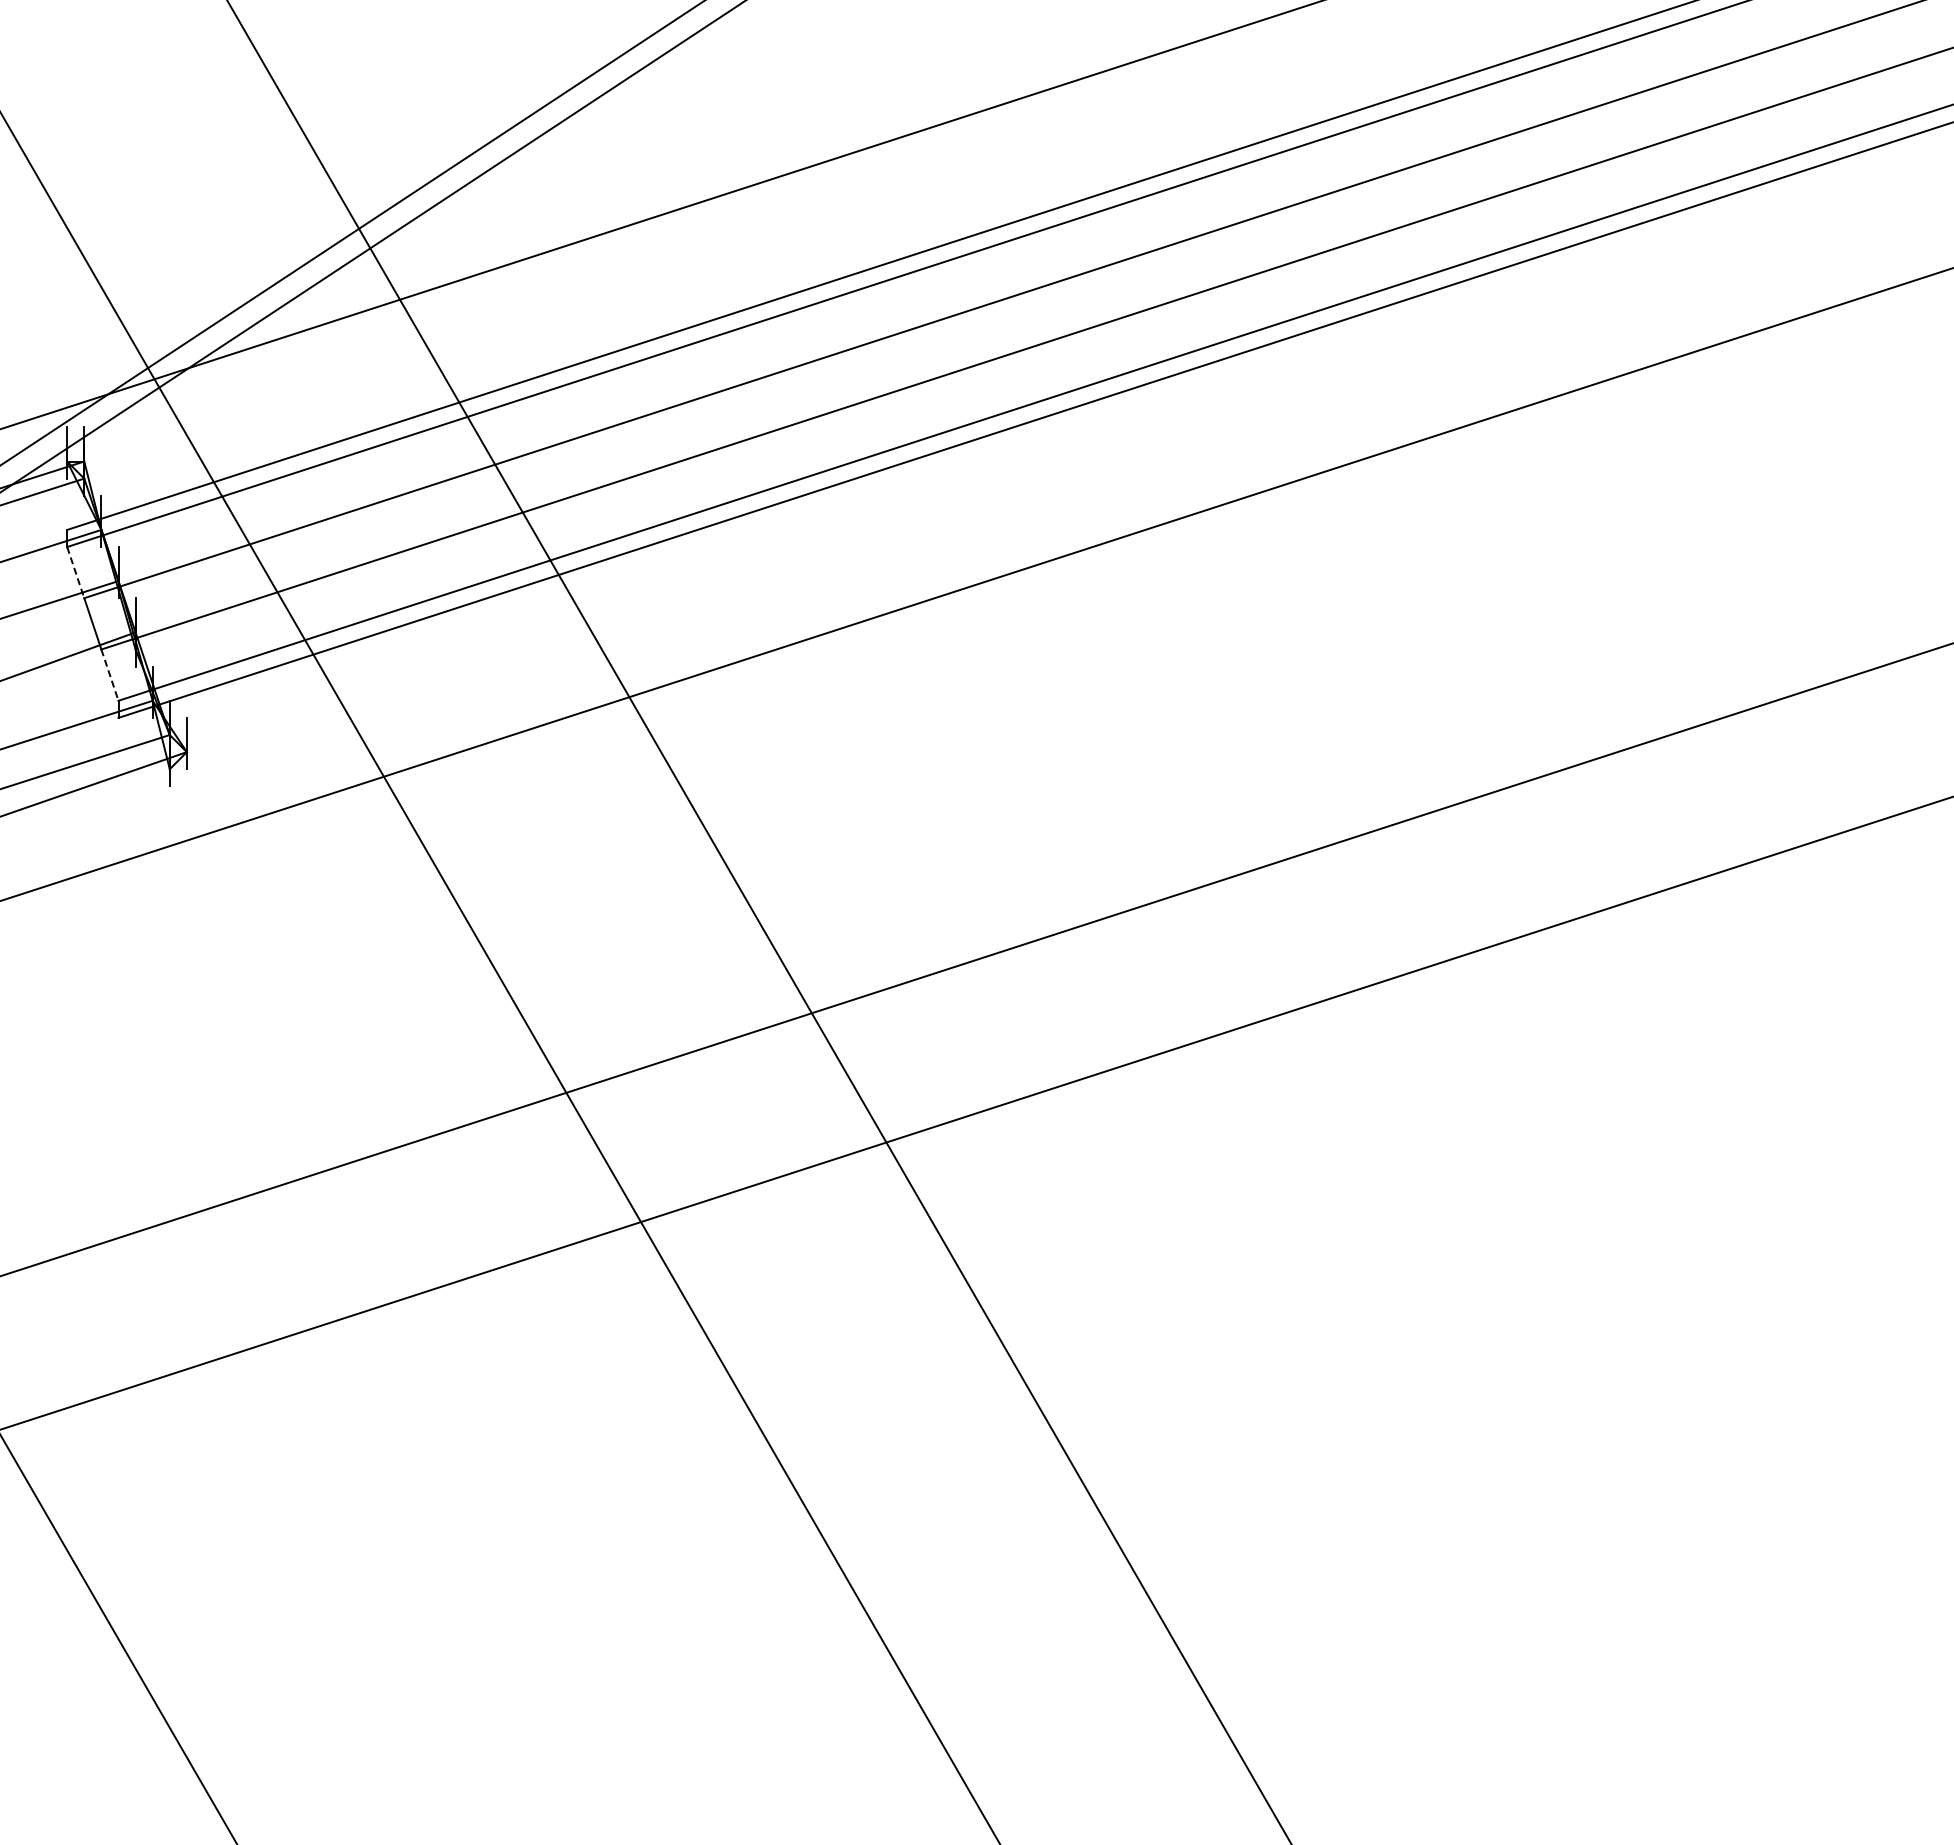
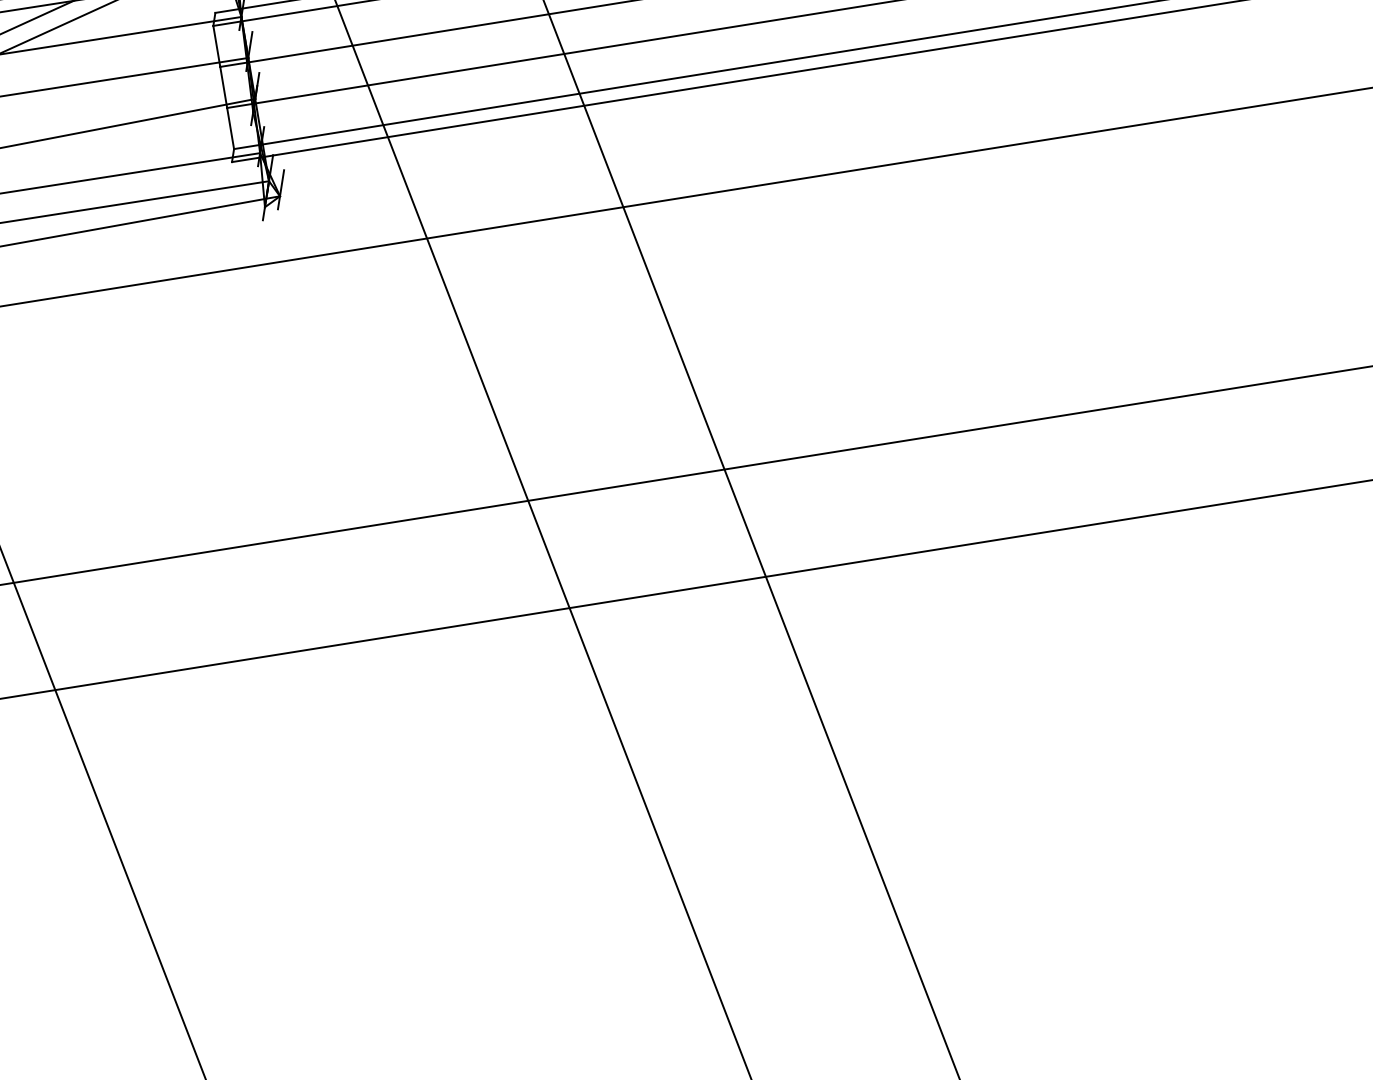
line: (75, 572) -> (216, 46), dashed -> solid
line: (110, 675) -> (231, 128), dashed -> solid

